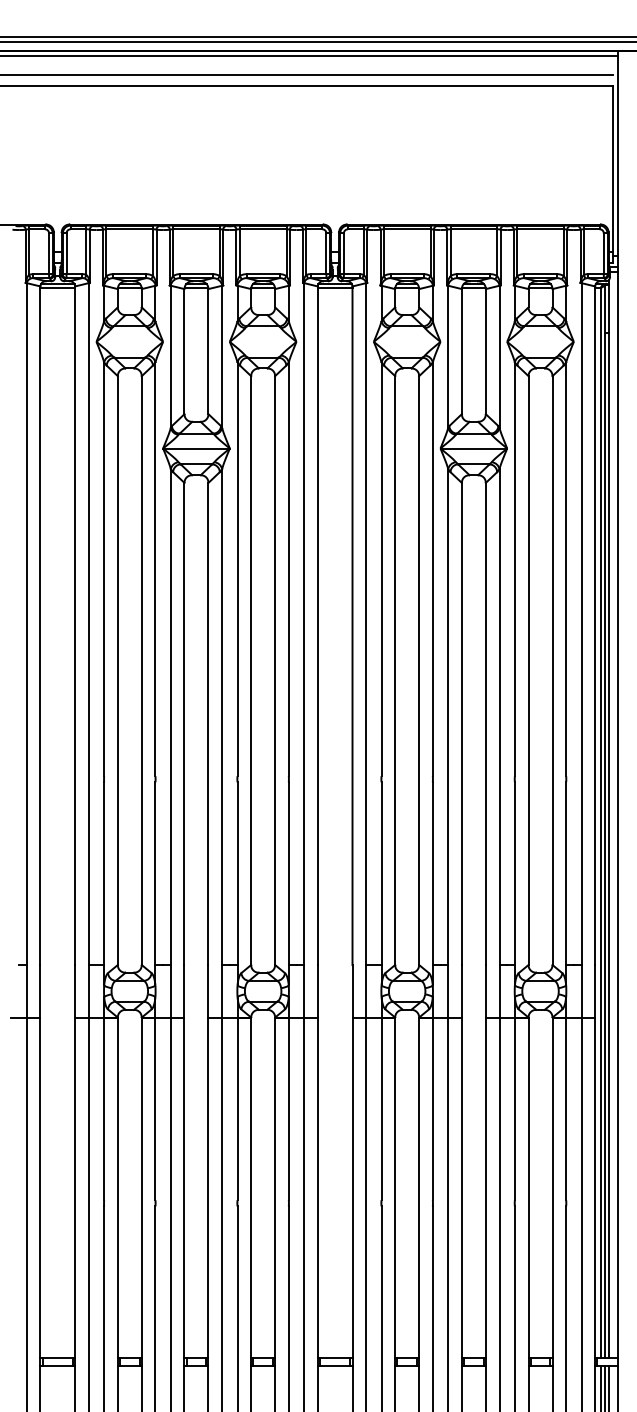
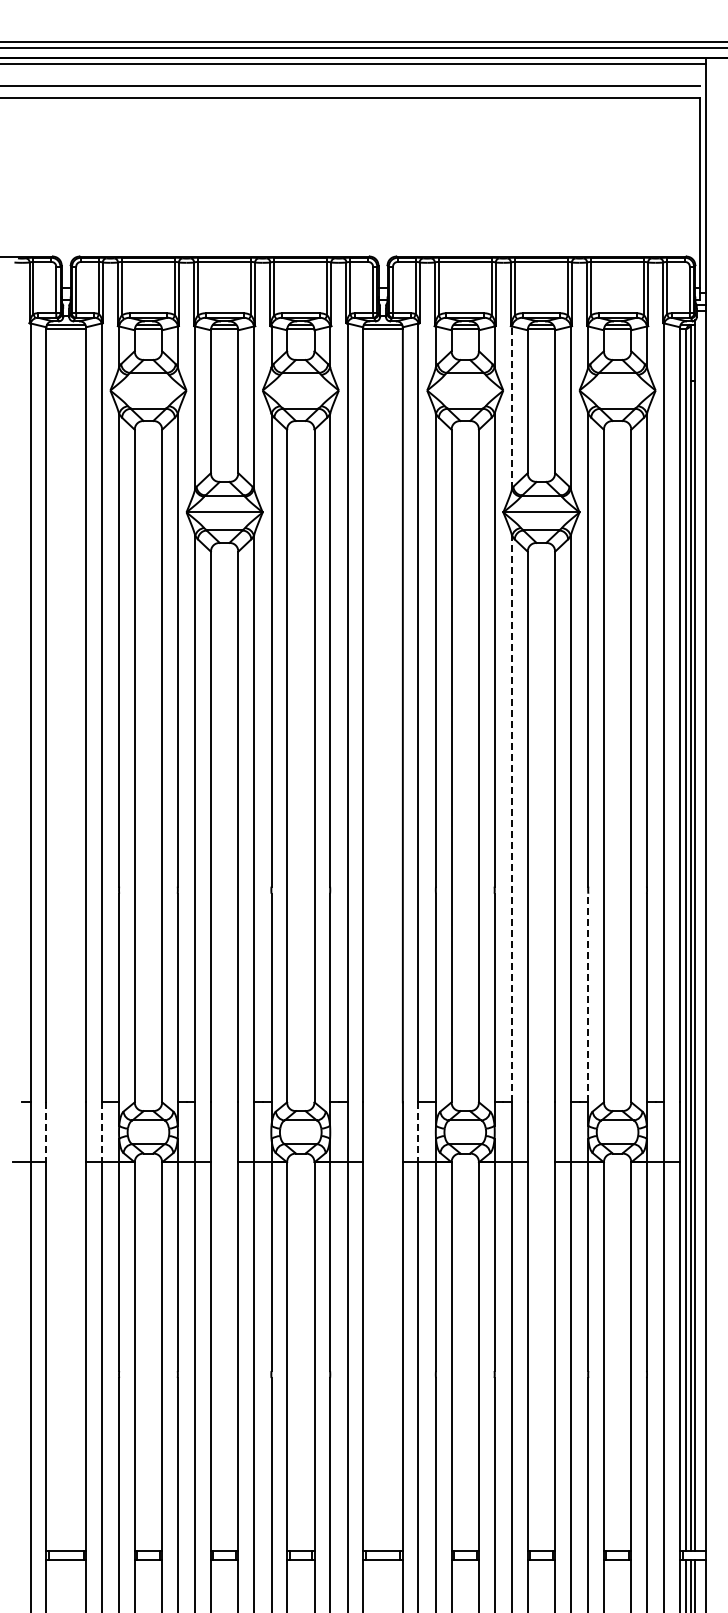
line: (448, 356) -> (512, 407), solid -> dashed
line: (448, 716) -> (512, 818), solid -> dashed
line: (515, 873) -> (588, 997), solid -> dashed
line: (40, 991) -> (46, 1132), solid -> dashed
line: (88, 991) -> (101, 1132), solid -> dashed
line: (366, 991) -> (418, 1132), solid -> dashed

